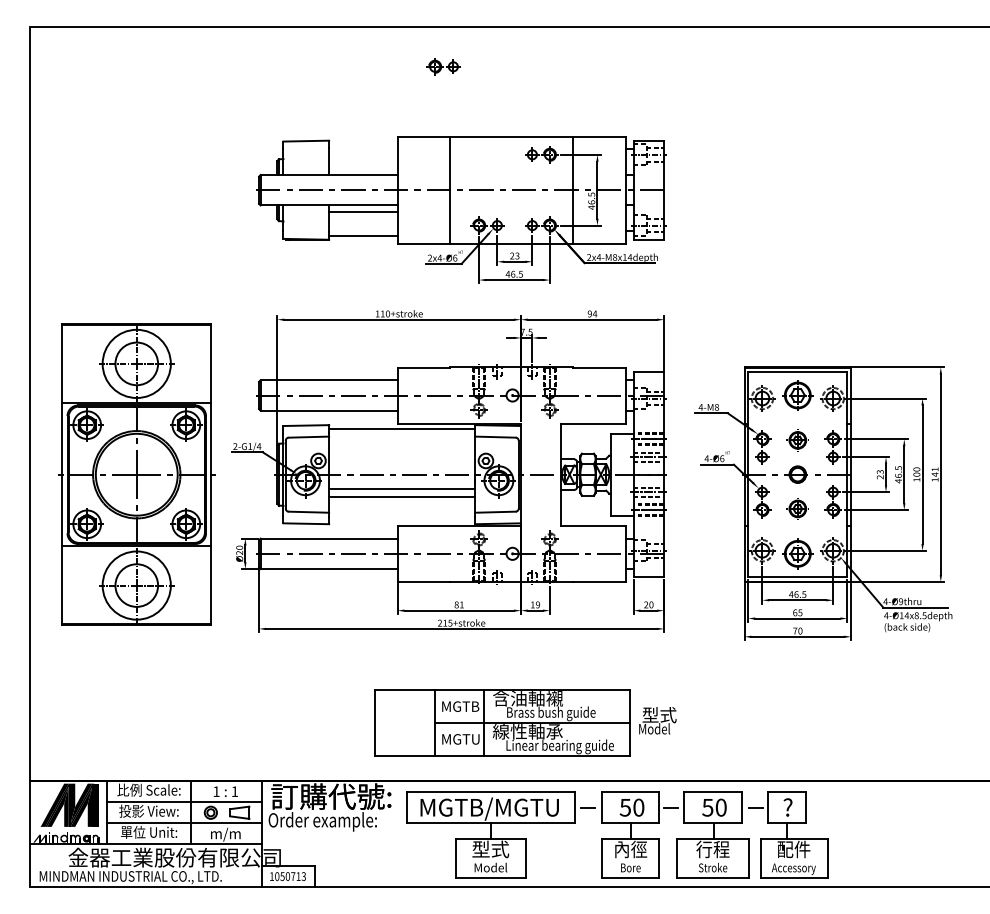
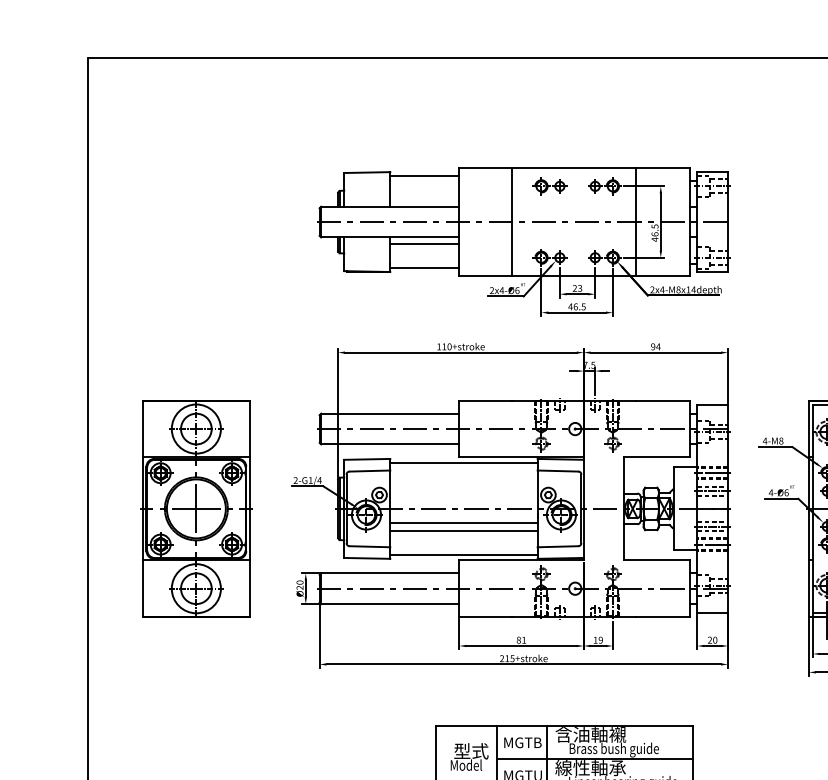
part: (443, 66) -> (549, 186), moved
line: (363, 144) -> (424, 175), added
part: (136, 474) -> (196, 508), size x0.71
line: (402, 520) -> (464, 555), added
text: (657, 720) -> (469, 756), moved

